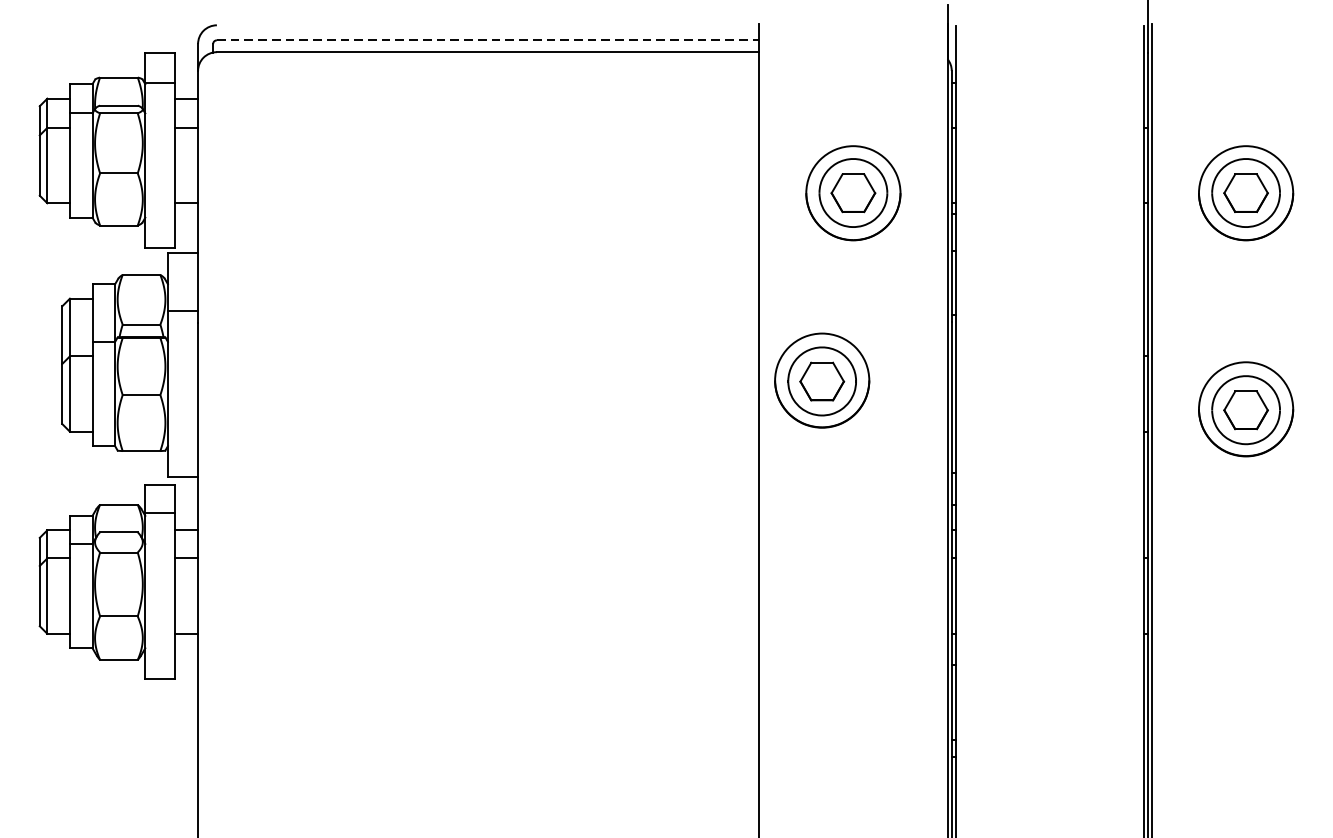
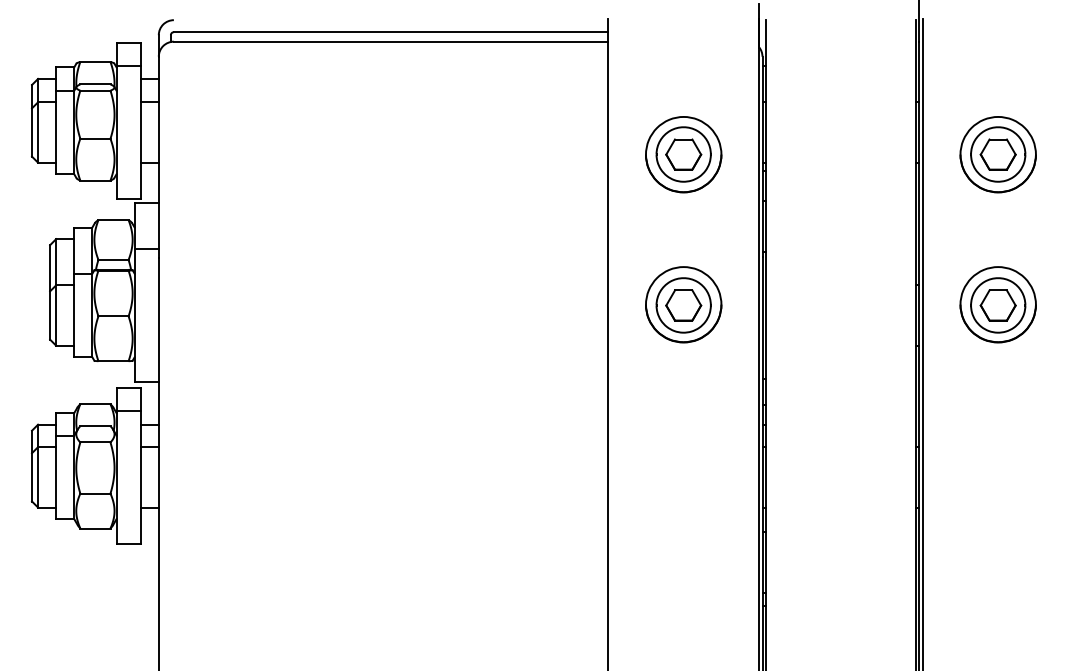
line: (488, 40) -> (391, 32), dashed -> solid
part: (821, 380) -> (683, 304), moved
part: (1245, 409) -> (997, 304), moved

